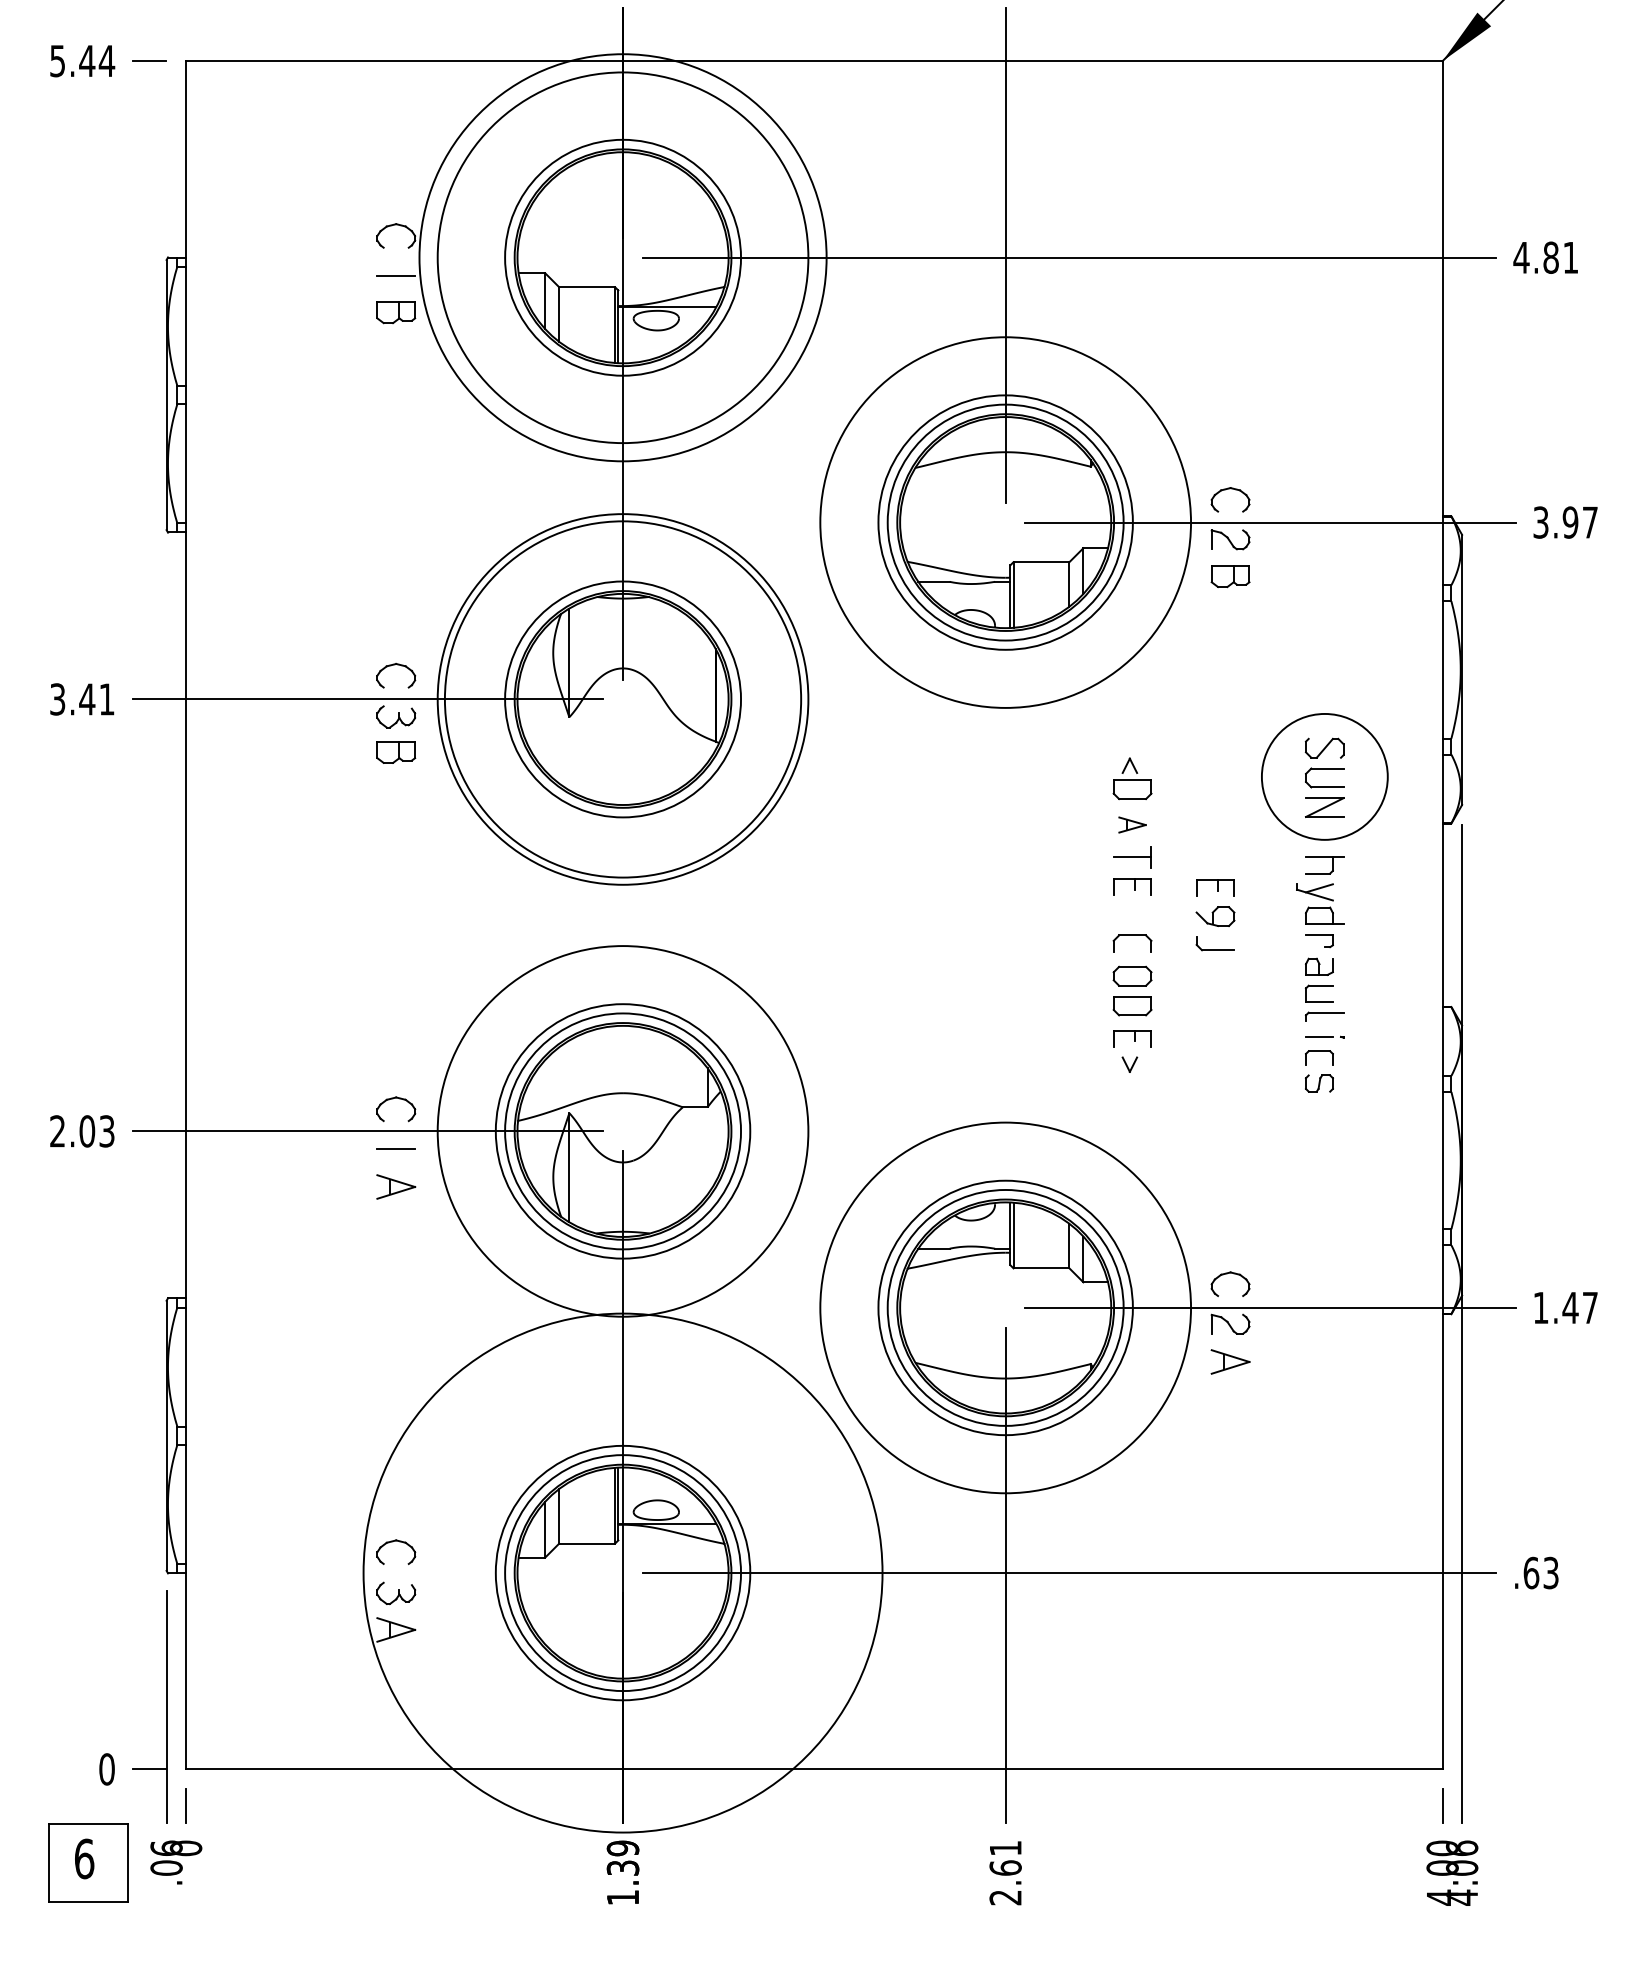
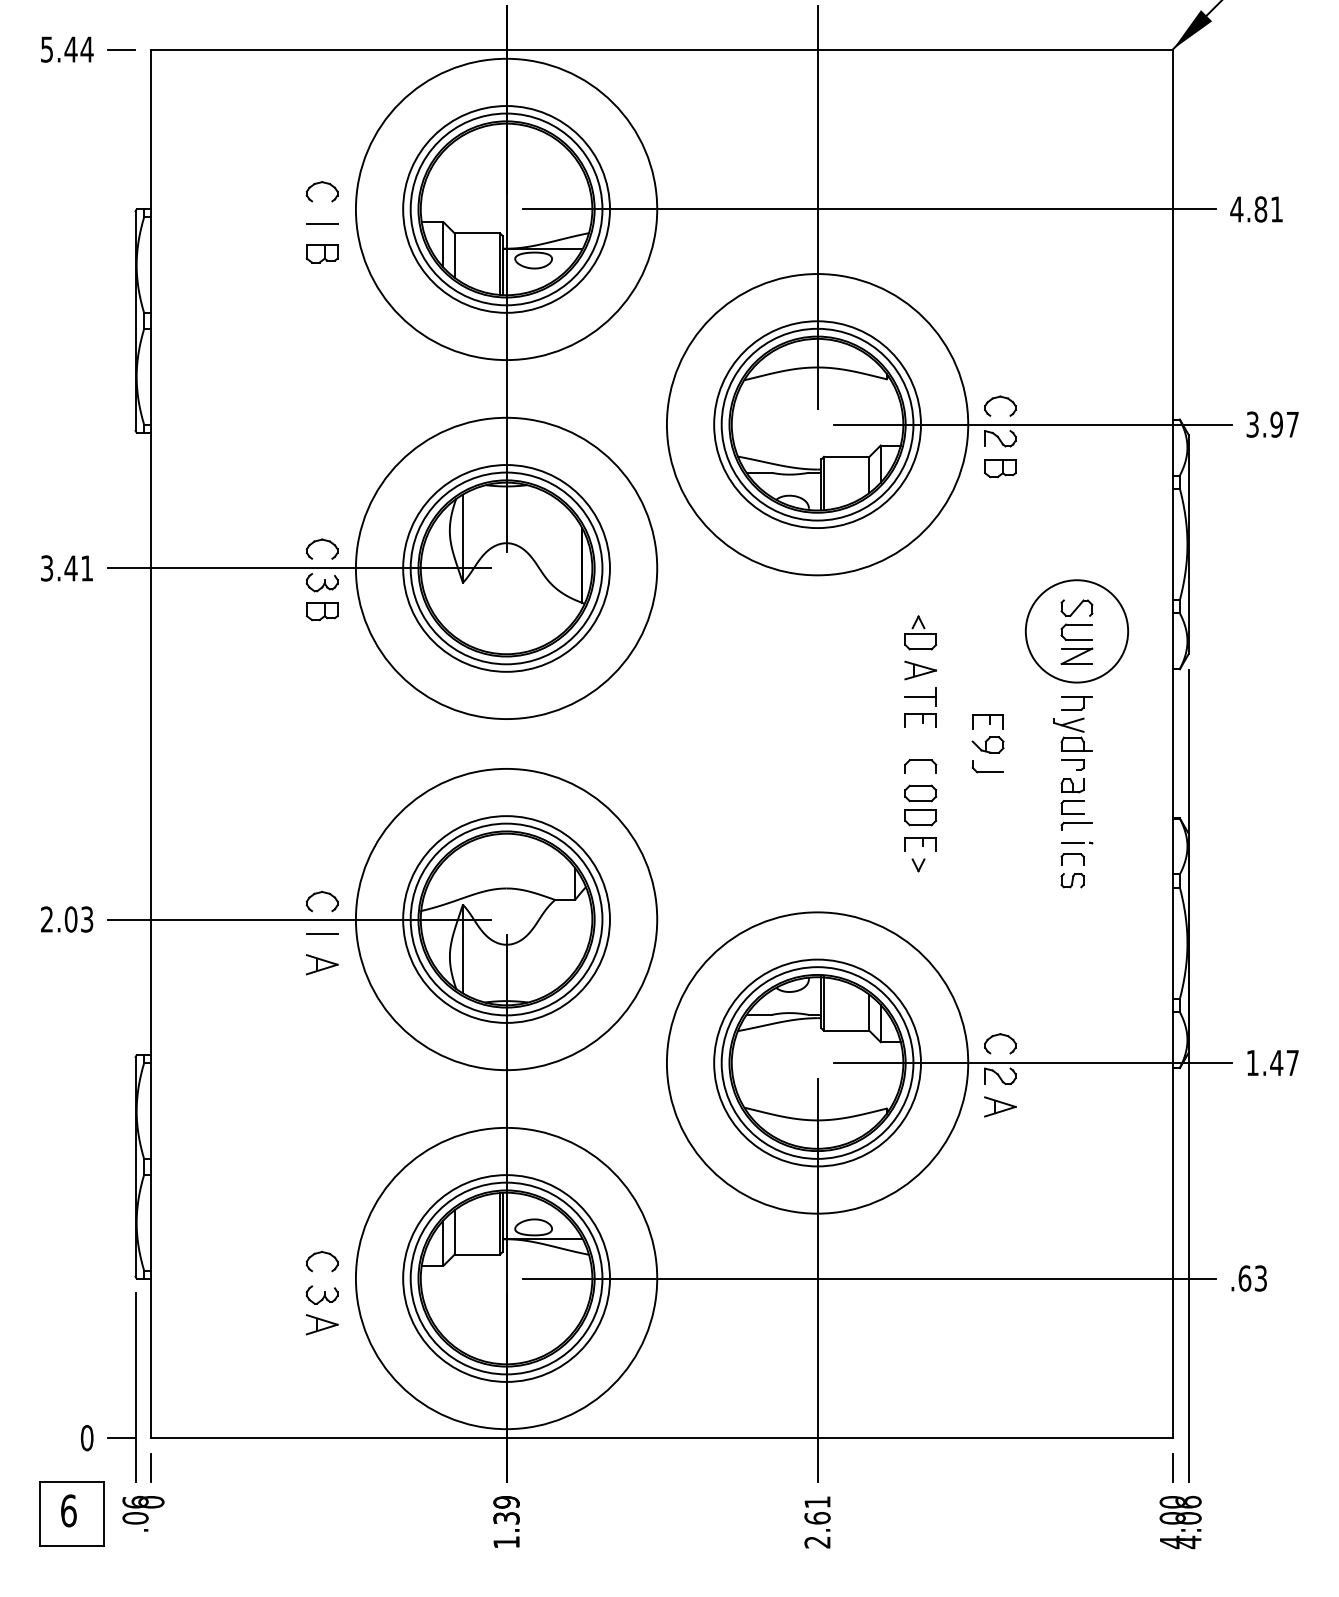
circle: (622, 257) -> (506, 209), size x0.62
circle: (622, 699) -> (506, 568), size x0.71
part: (1132, 824) -> (920, 670), size x1.43
circle: (622, 1572) -> (506, 1278), size x0.71

